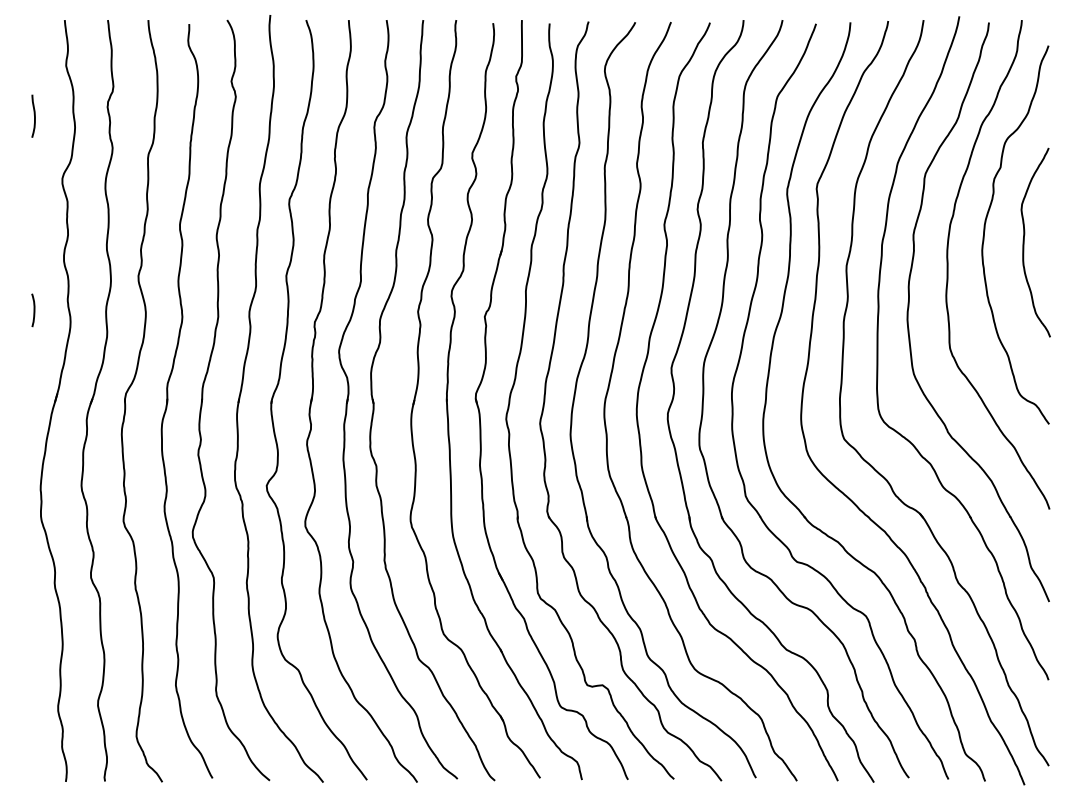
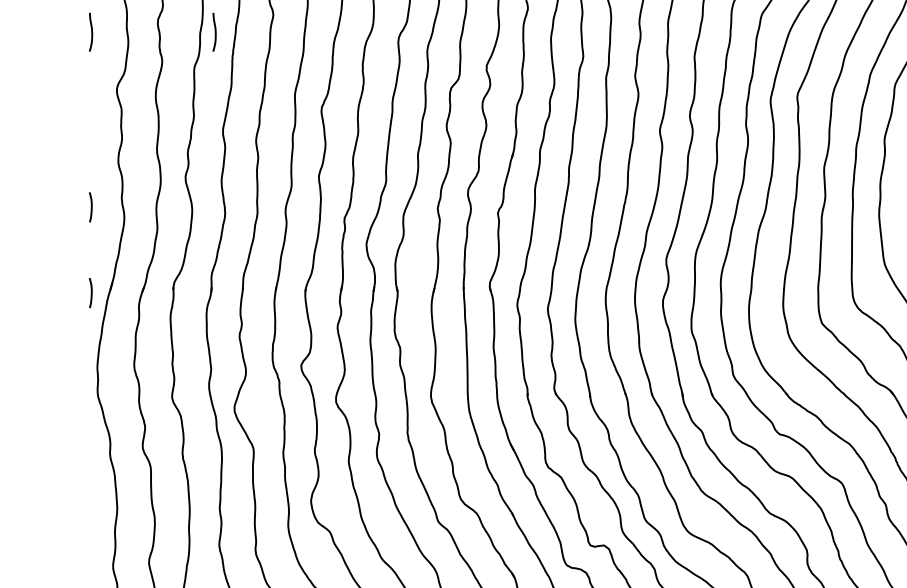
curve: (170, 114) -> (214, 30), added
curve: (33, 405) -> (90, 293), added

